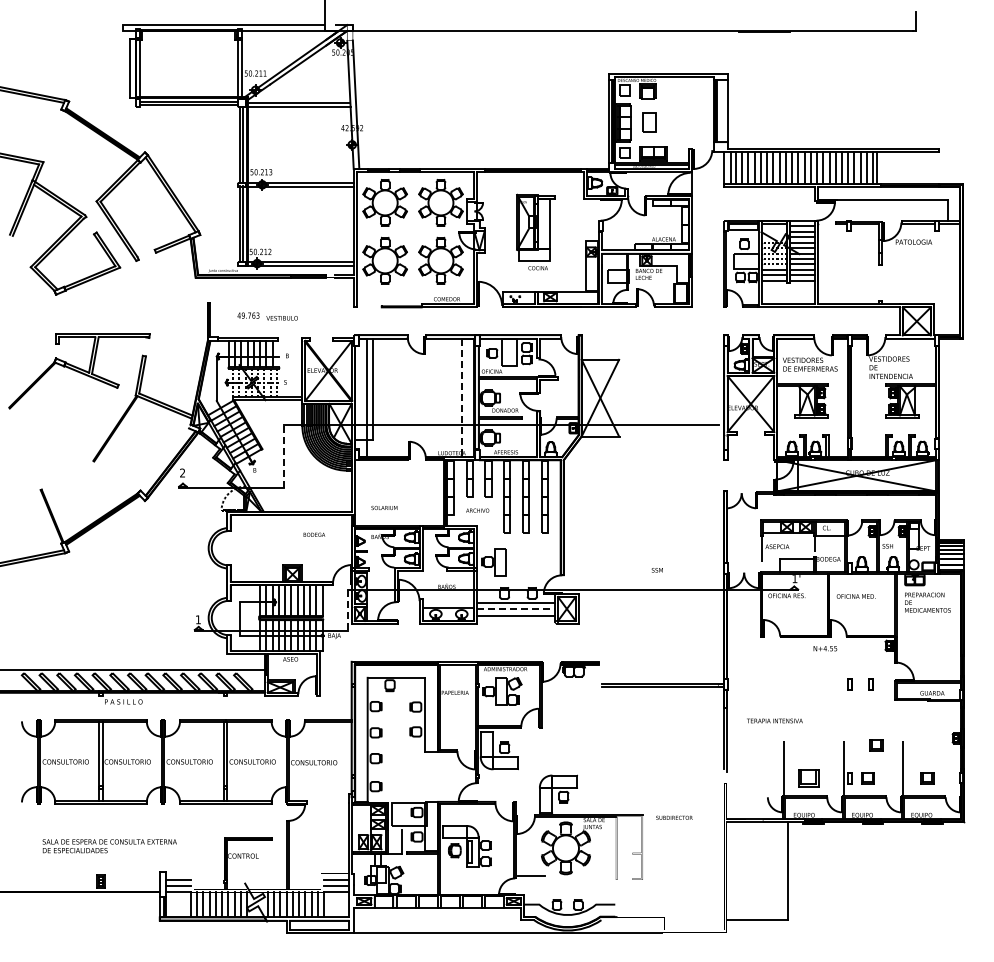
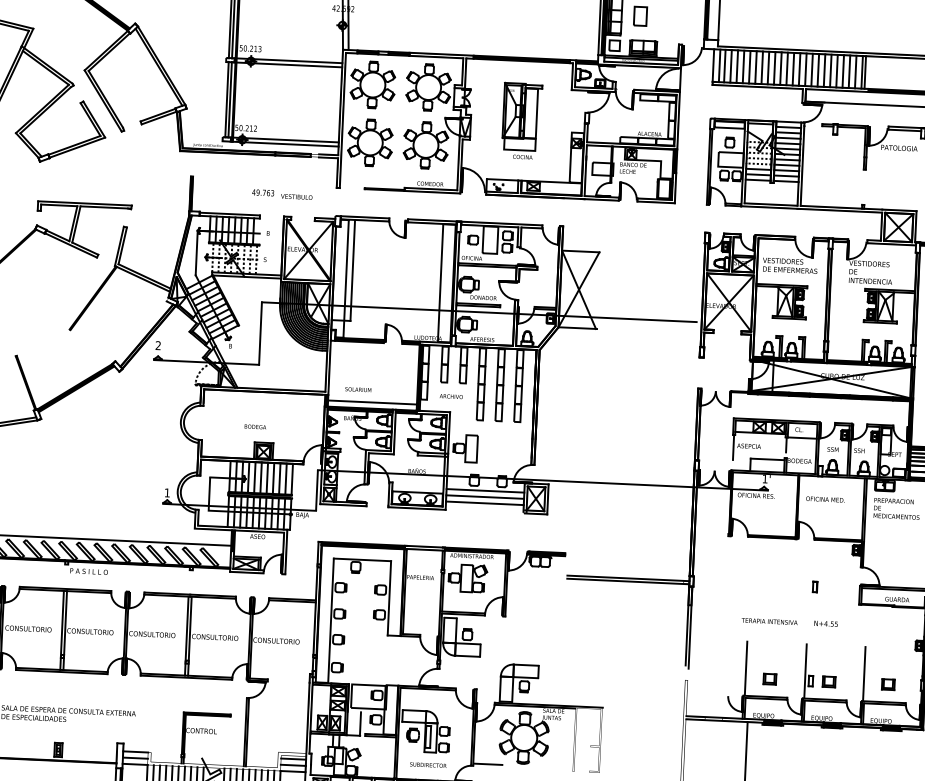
text: (267, 316) -> (282, 194), moved
line: (461, 397) -> (440, 282), dashed -> solid
line: (284, 455) -> (260, 332), dashed -> solid
line: (398, 520) -> (371, 402), added
text: (314, 534) -> (255, 426), moved
text: (656, 570) -> (832, 449), moved
line: (516, 609) -> (485, 497), dashed -> solid
line: (347, 611) -> (316, 491), dashed -> solid
text: (825, 648) -> (826, 623), moved
part: (870, 684) -> (835, 588), removed
text: (774, 720) -> (769, 621), moved
part: (876, 745) -> (839, 649), removed
part: (808, 778) -> (769, 679), size x0.62
text: (674, 817) -> (428, 764), moved

